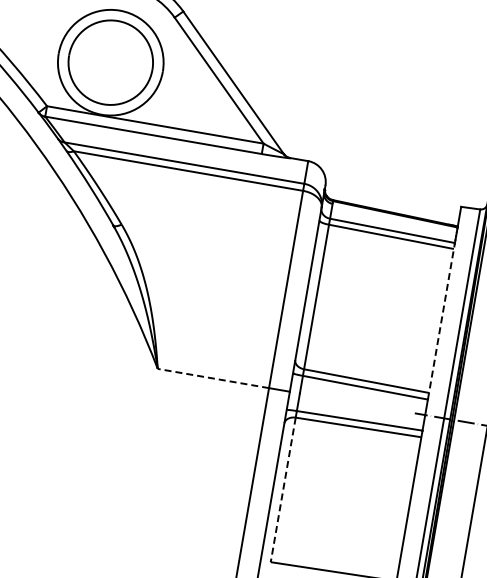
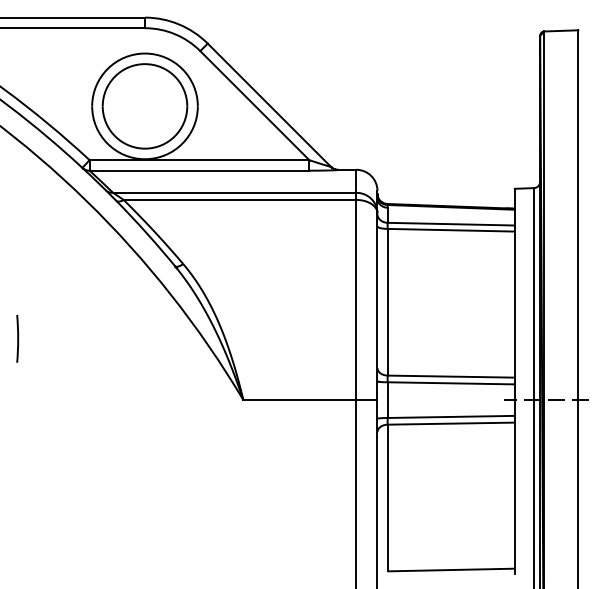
line: (441, 321) -> (514, 305), dashed -> solid
line: (212, 378) -> (299, 400), dashed -> solid
line: (283, 490) -> (387, 498), dashed -> solid

